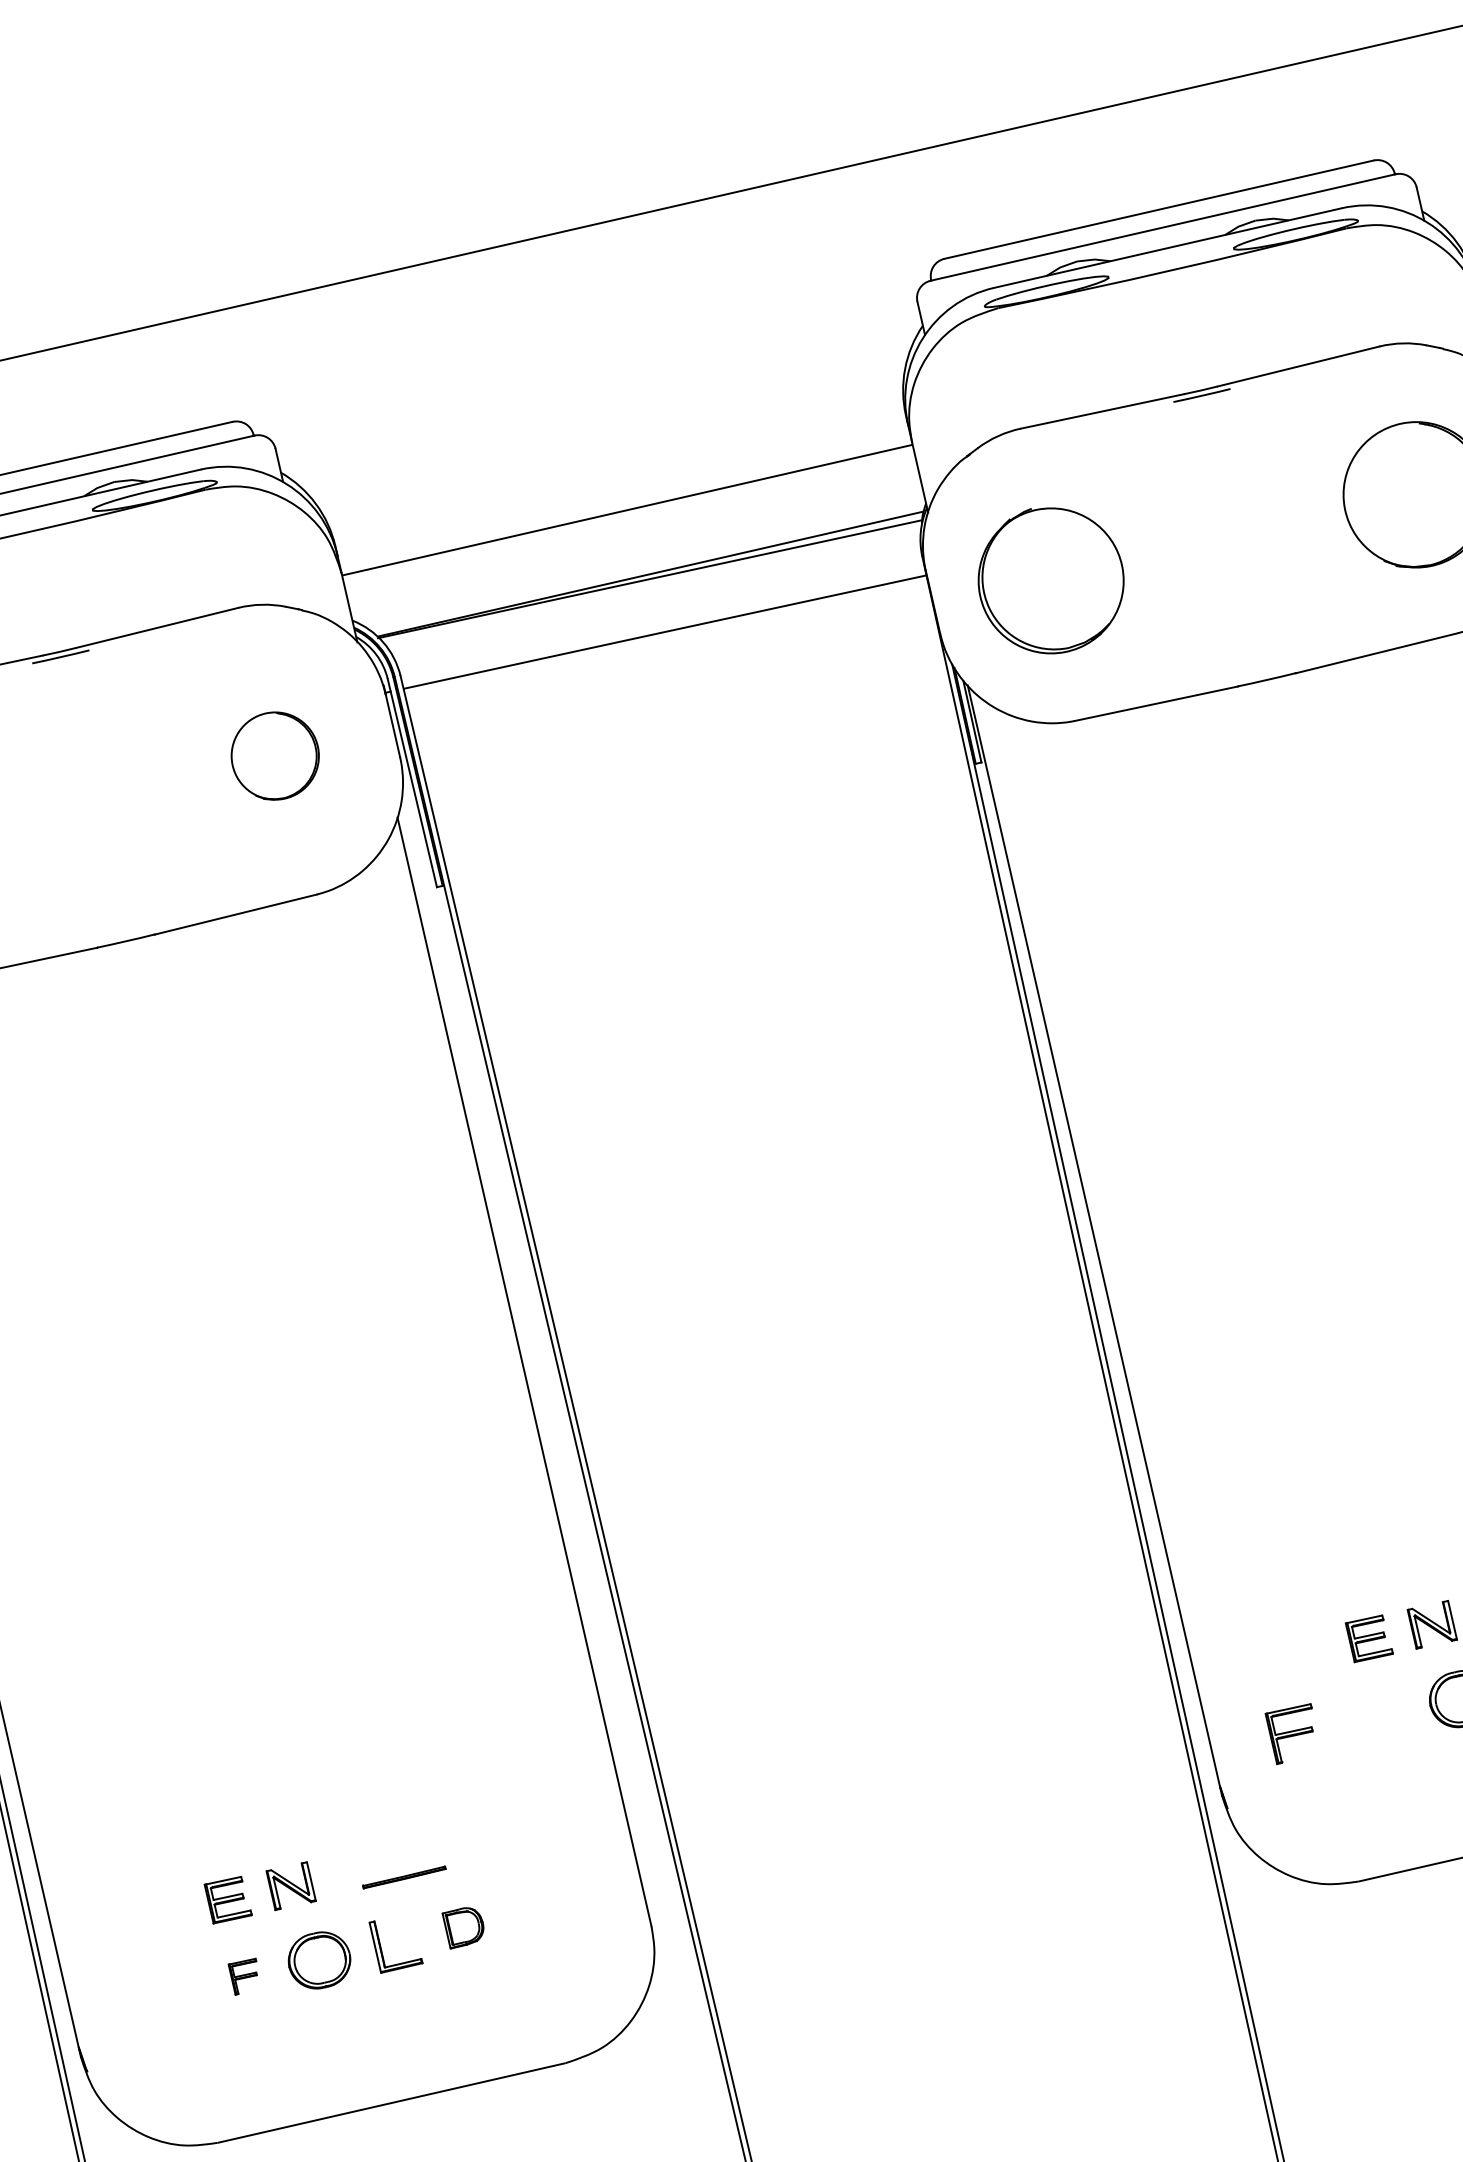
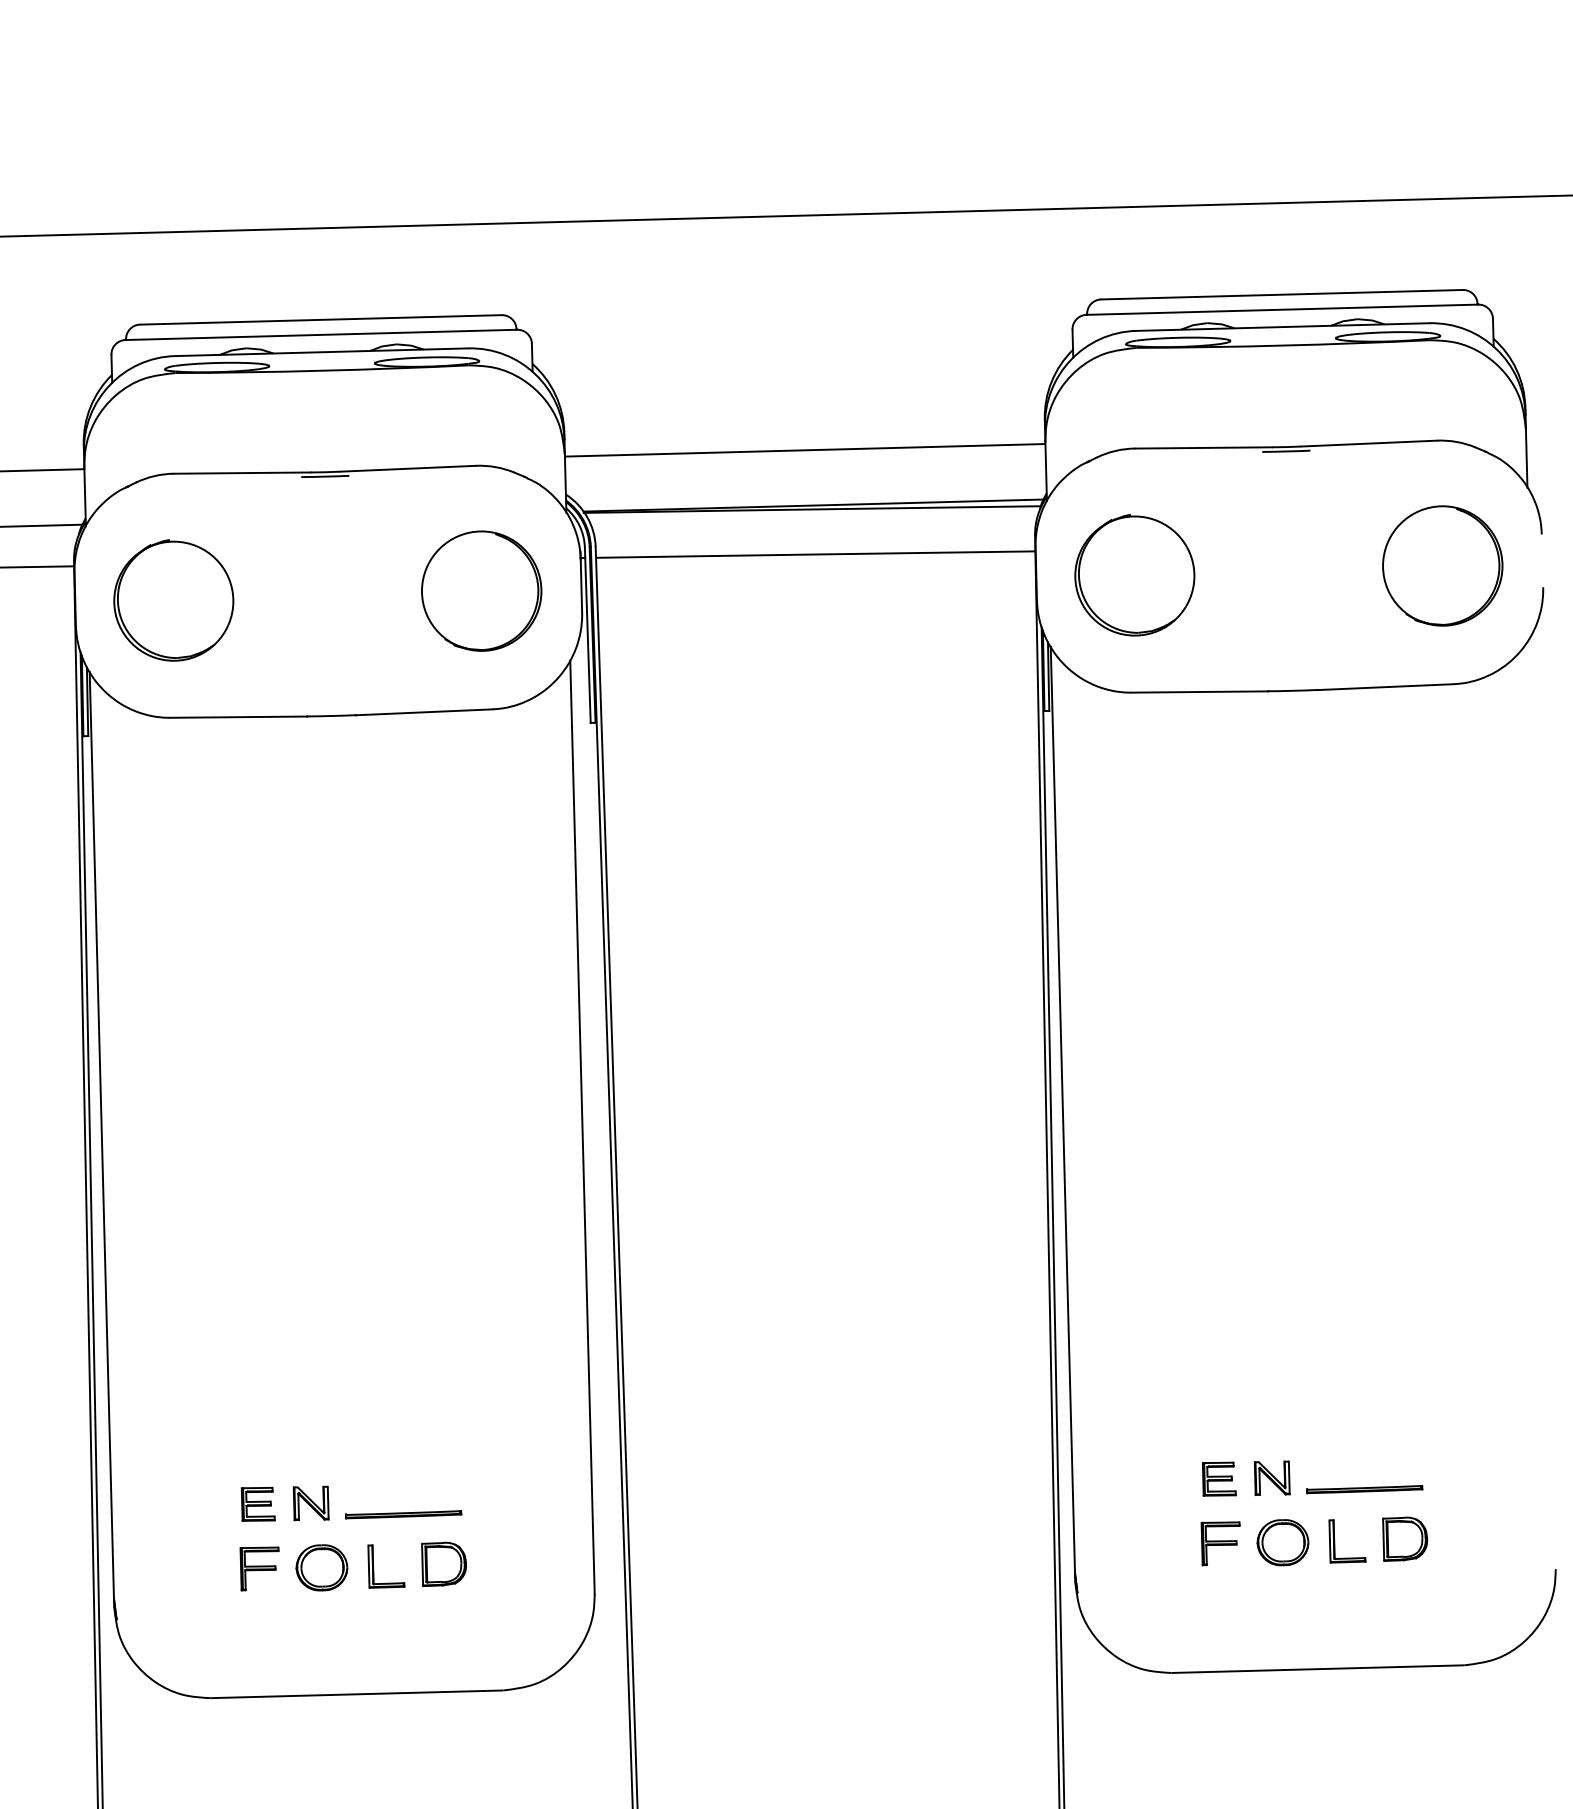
part: (274, 755) -> (481, 590), size x1.67
part: (1293, 1733) -> (1220, 1543), moved
part: (404, 1877) -> (403, 1514), size x1.67
part: (463, 1927) -> (443, 1564), size x1.43
part: (245, 1976) -> (259, 1568), size x1.67

